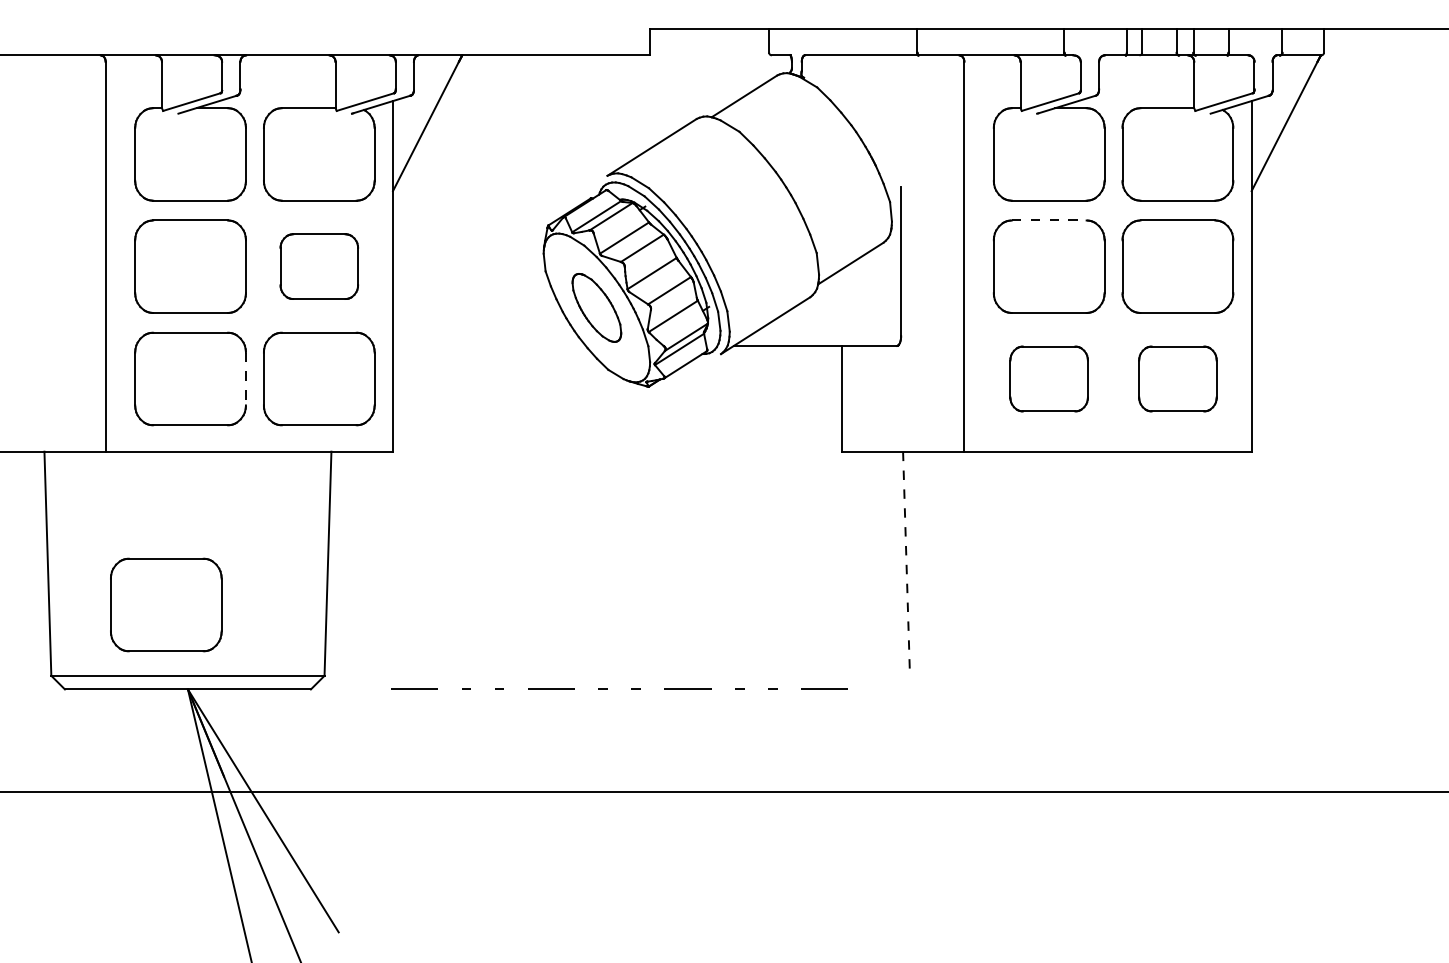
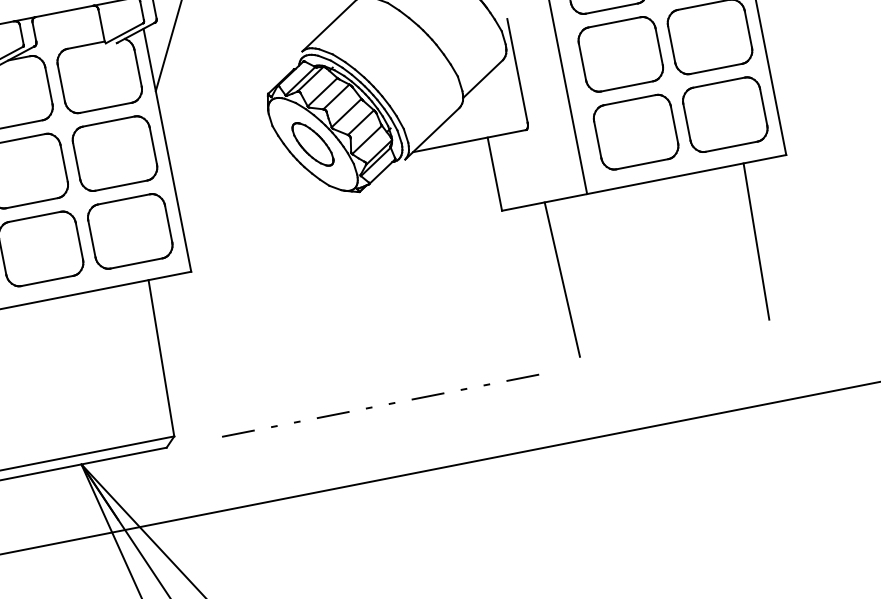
line: (1049, 220) -> (614, 22), dashed -> solid
part: (319, 266) -> (115, 153), size x1.43
part: (1048, 378) -> (635, 131), size x1.43
part: (1177, 378) -> (724, 114), size x1.43
line: (245, 379) -> (79, 241), dashed -> solid
line: (1186, 563) -> (756, 241), added
line: (906, 564) -> (562, 280), dashed -> solid
part: (166, 604) -> (55, 408), removed

